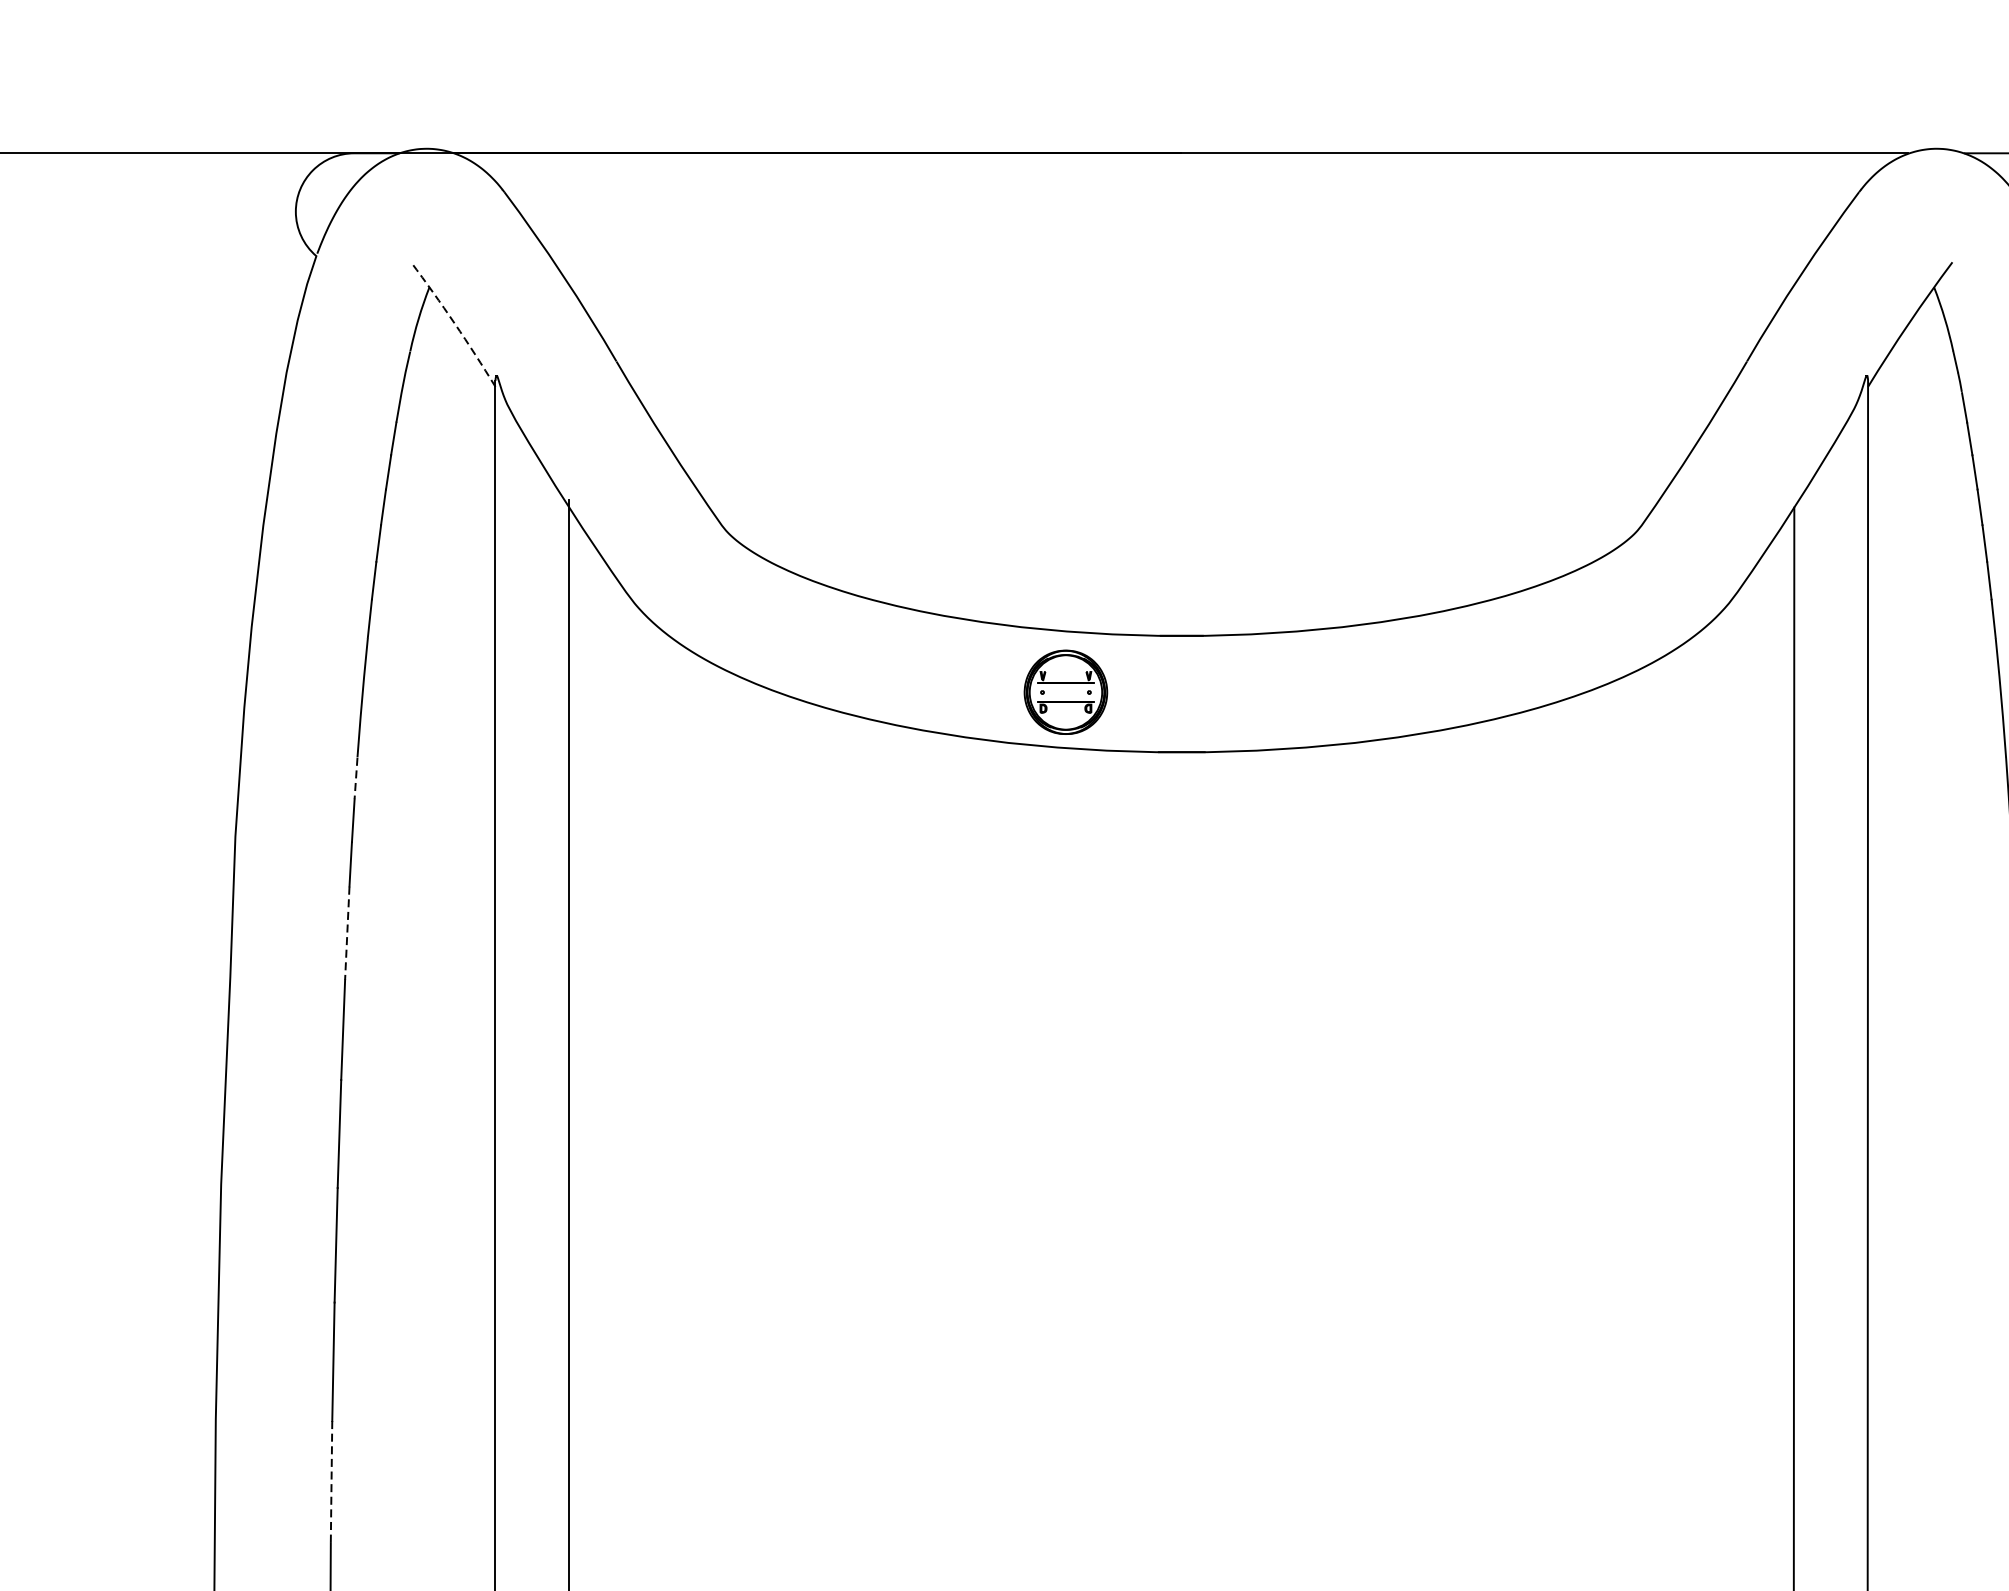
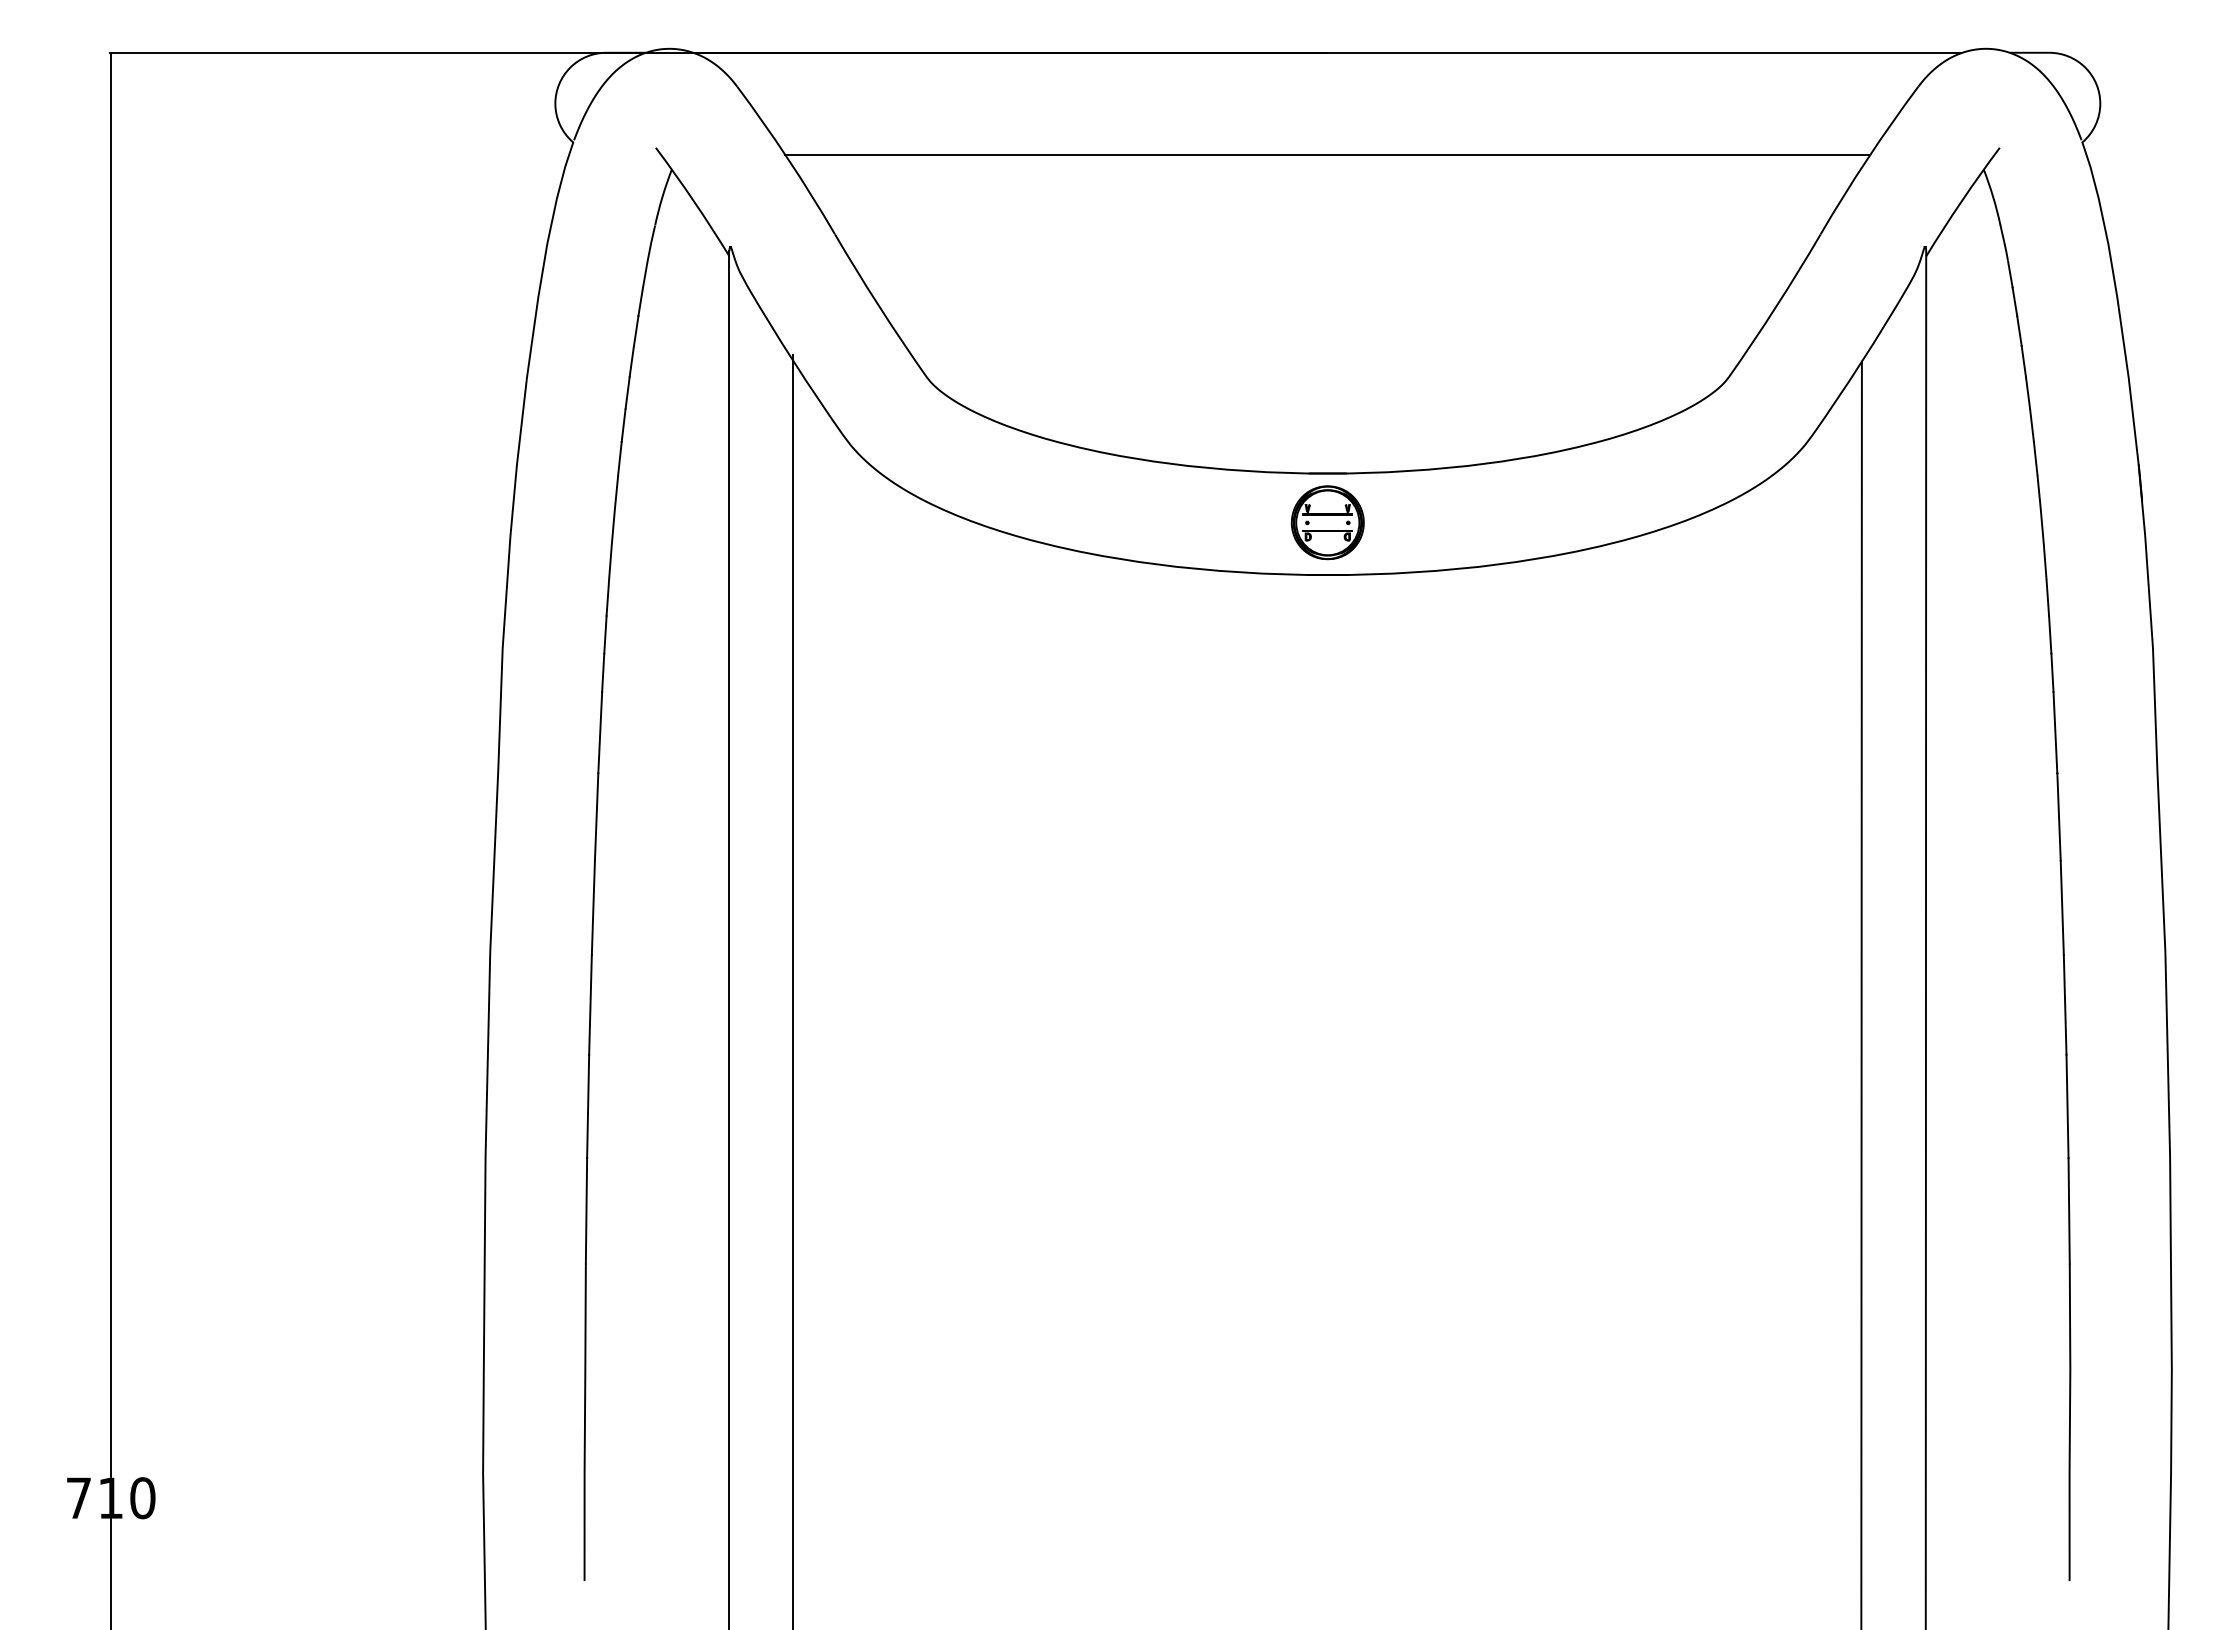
line: (1180, 269) -> (1326, 154), added
arc: (454, 323) -> (693, 201), dashed -> solid
part: (1065, 692) -> (1327, 522), moved
line: (355, 779) -> (607, 598), dashed -> solid
line: (347, 932) -> (600, 732), dashed -> solid
line: (331, 1481) -> (586, 1210), dashed -> solid

